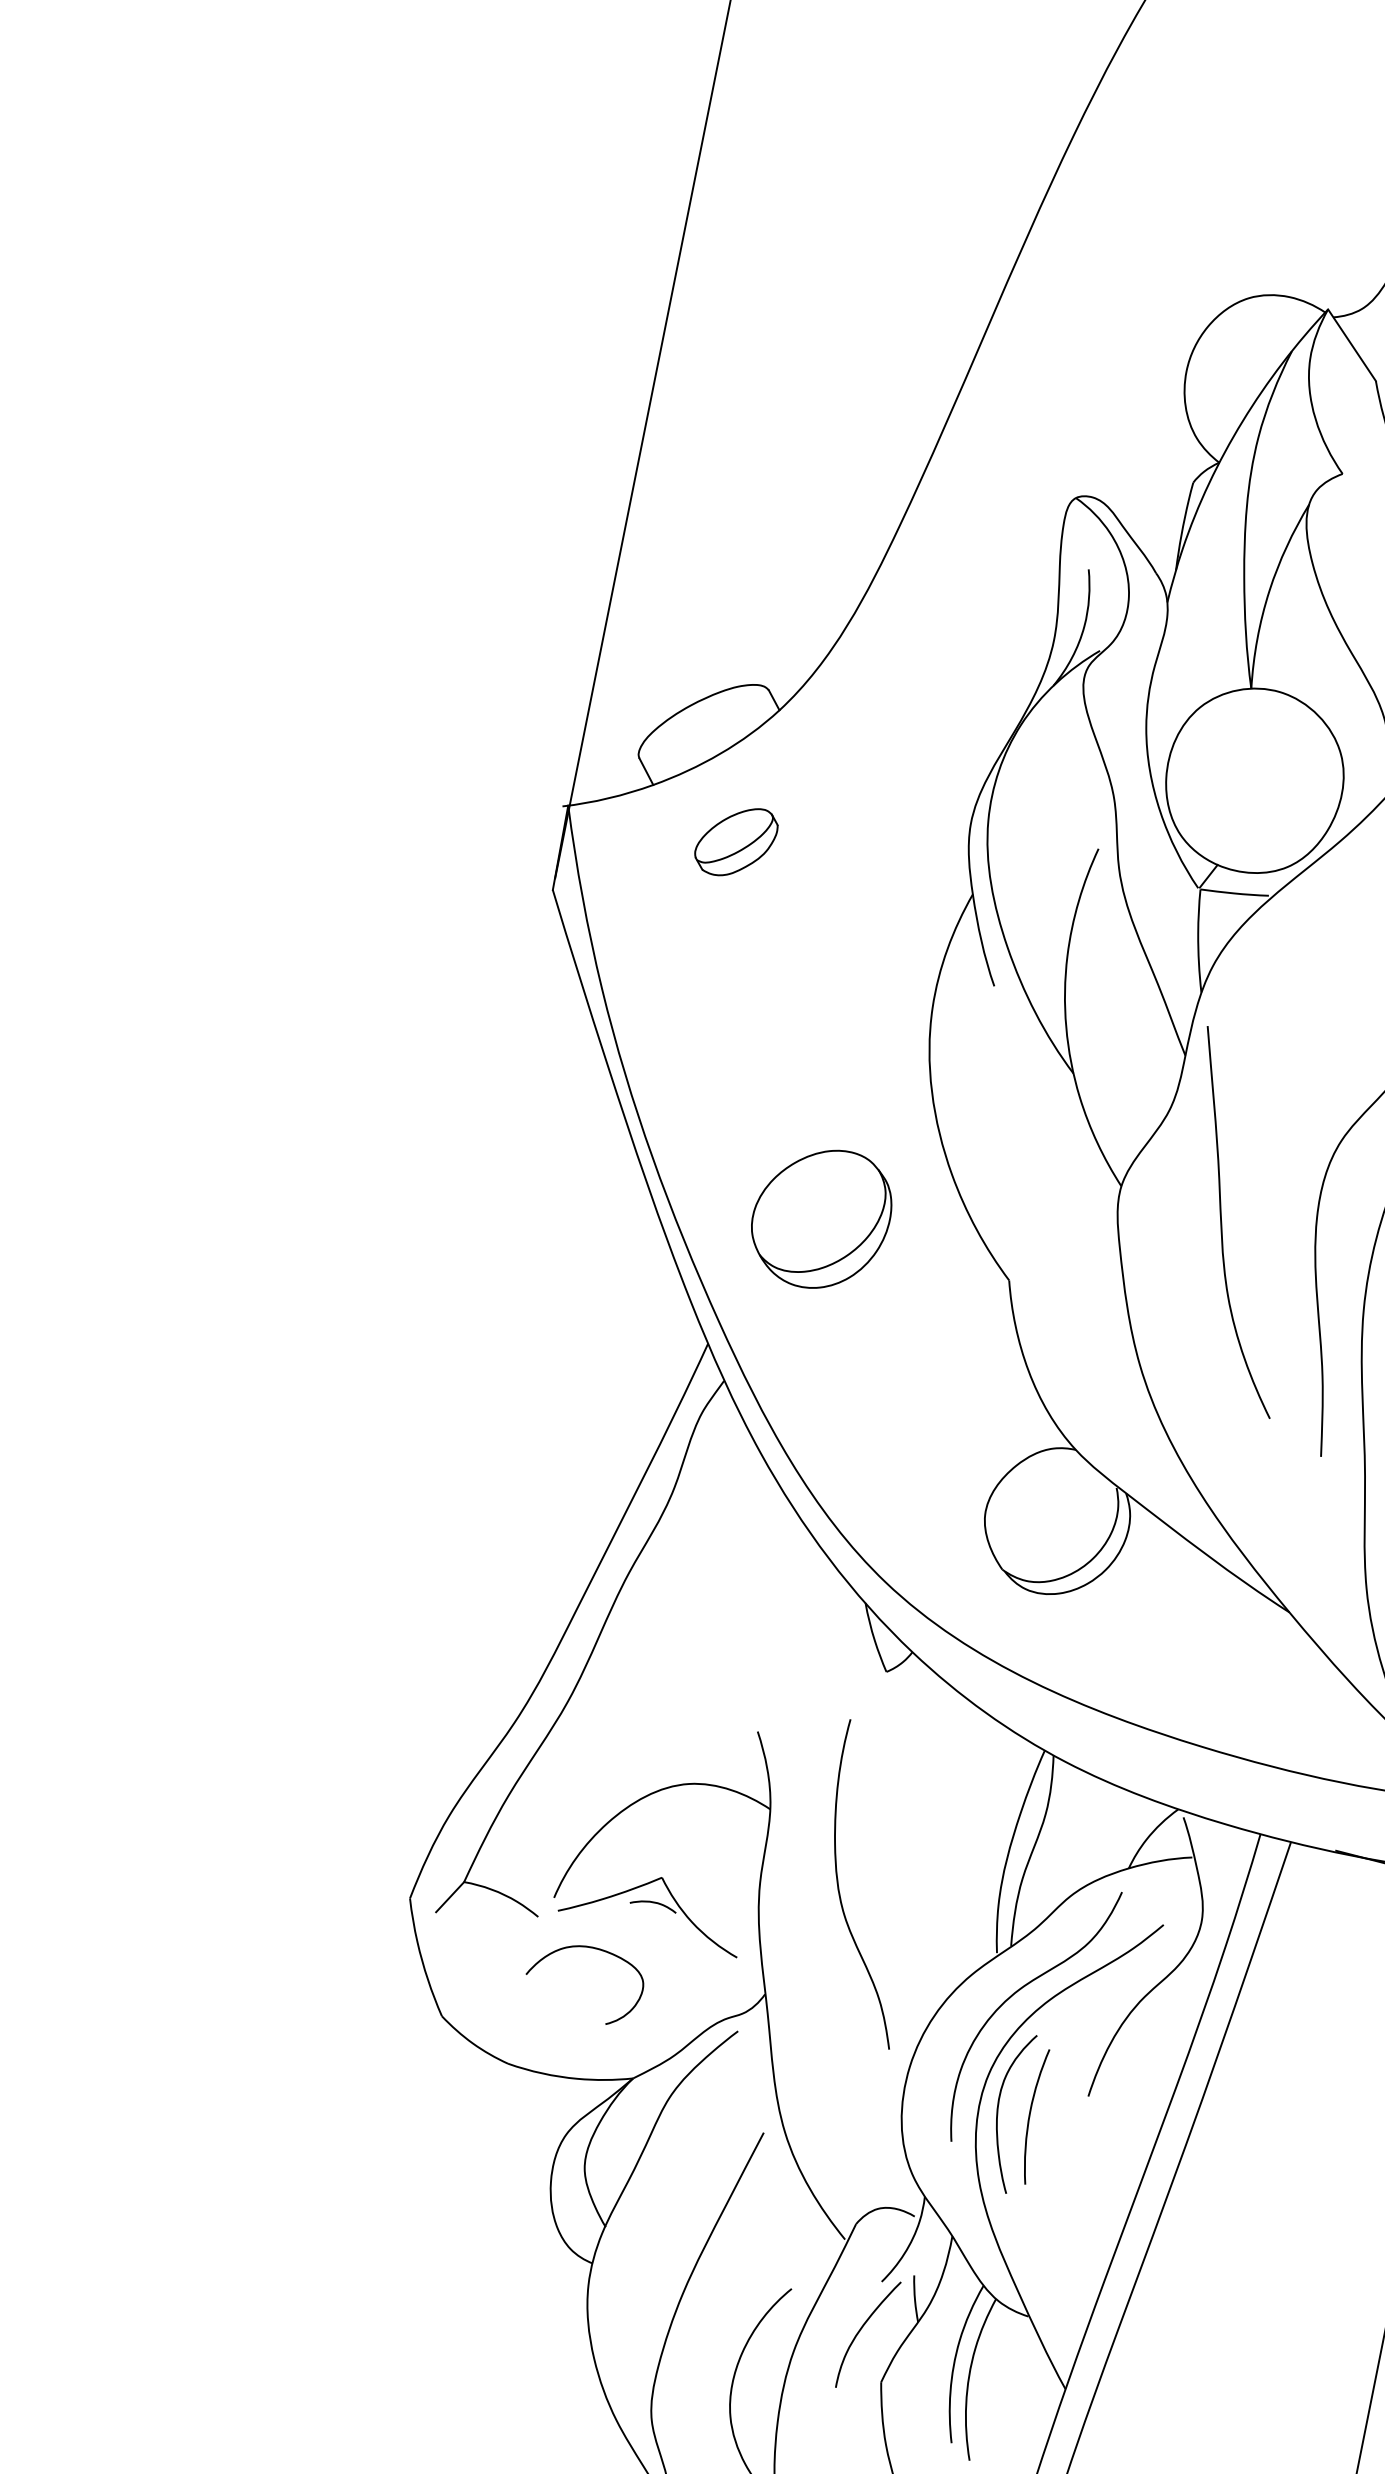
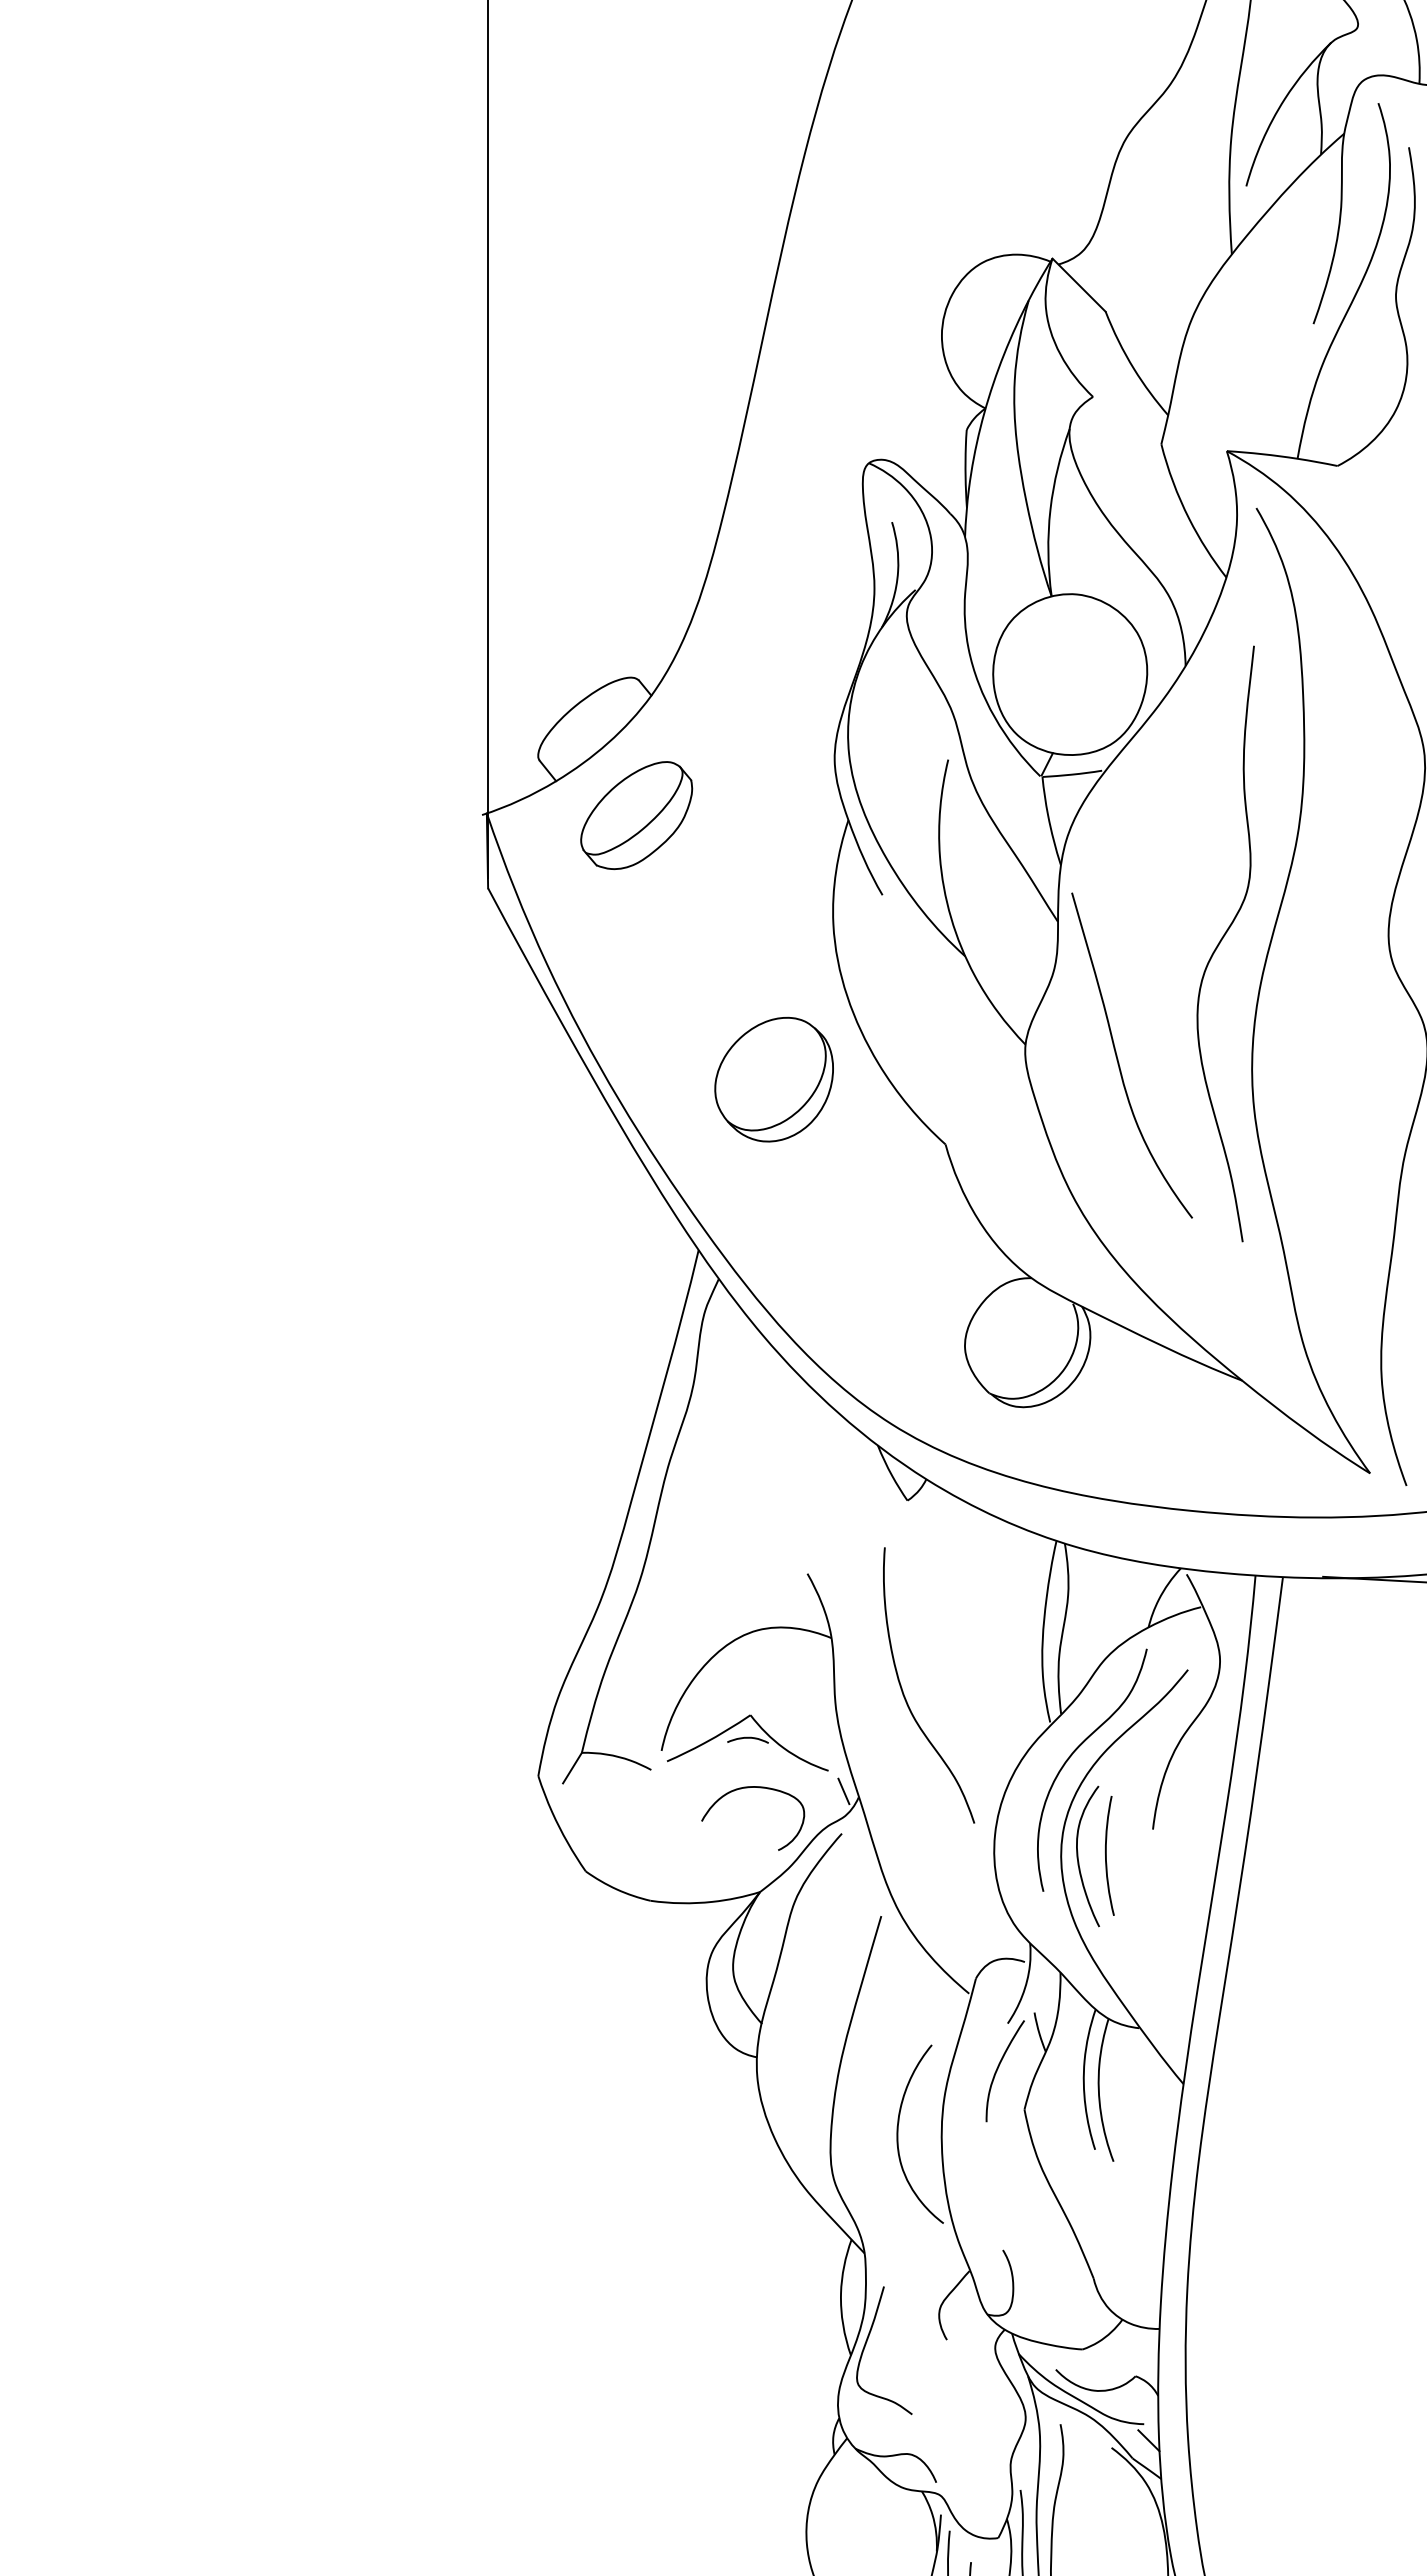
part: (735, 841) -> (636, 815), size x1.67
part: (820, 1218) -> (773, 1079), moved
curve: (585, 1948) -> (748, 1788), moved
line: (749, 1984) -> (843, 1791), added

